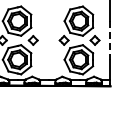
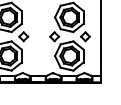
line: (110, 40) -> (100, 36), dashed -> solid

